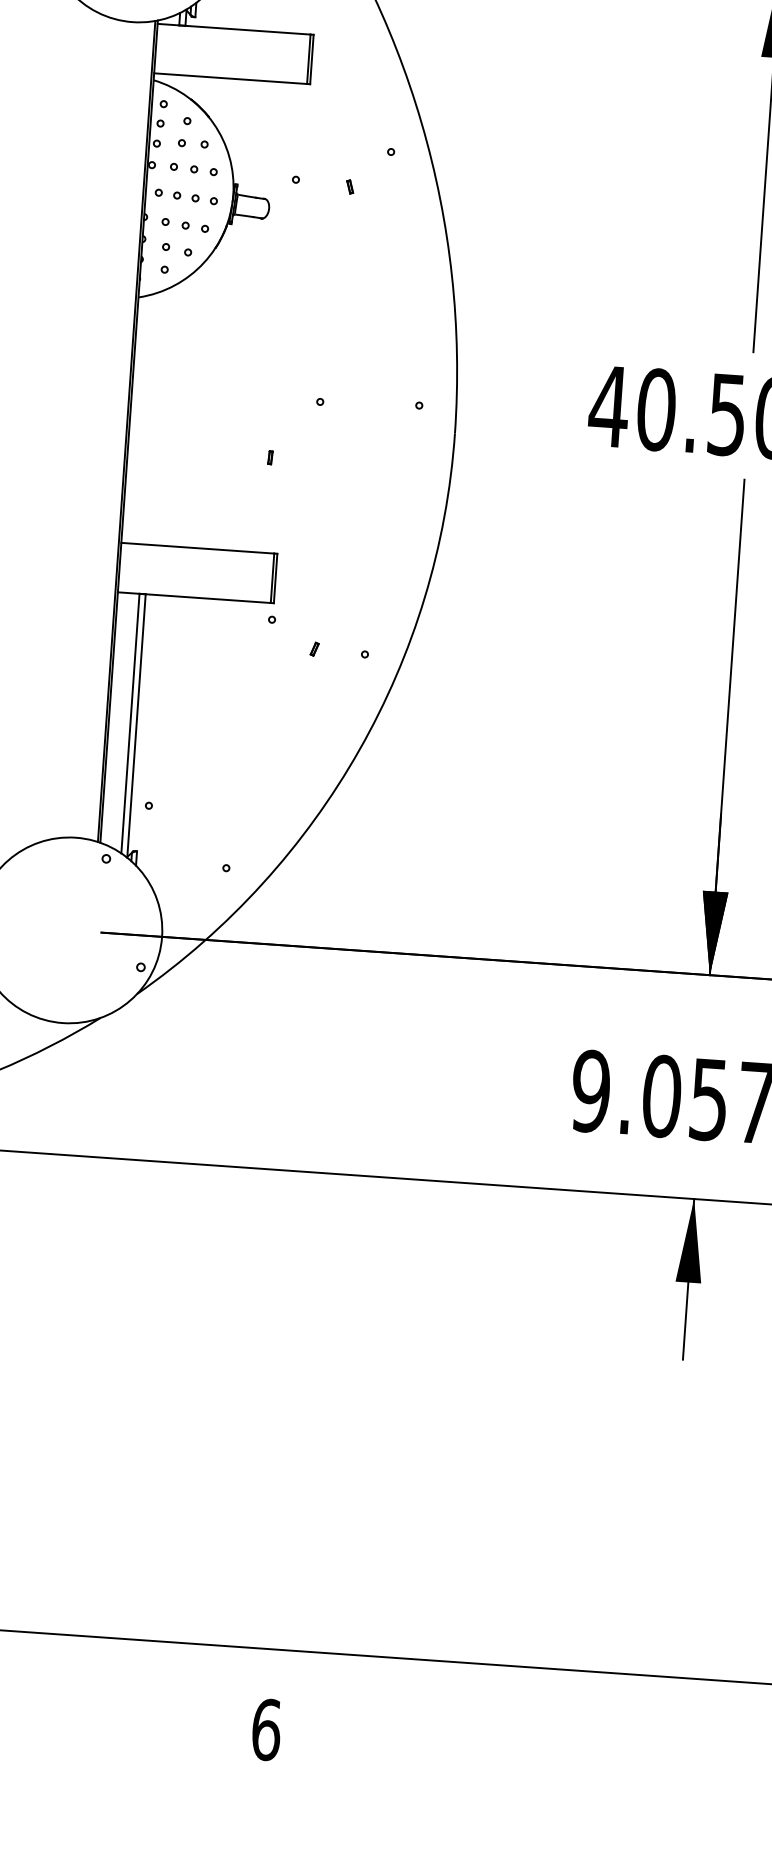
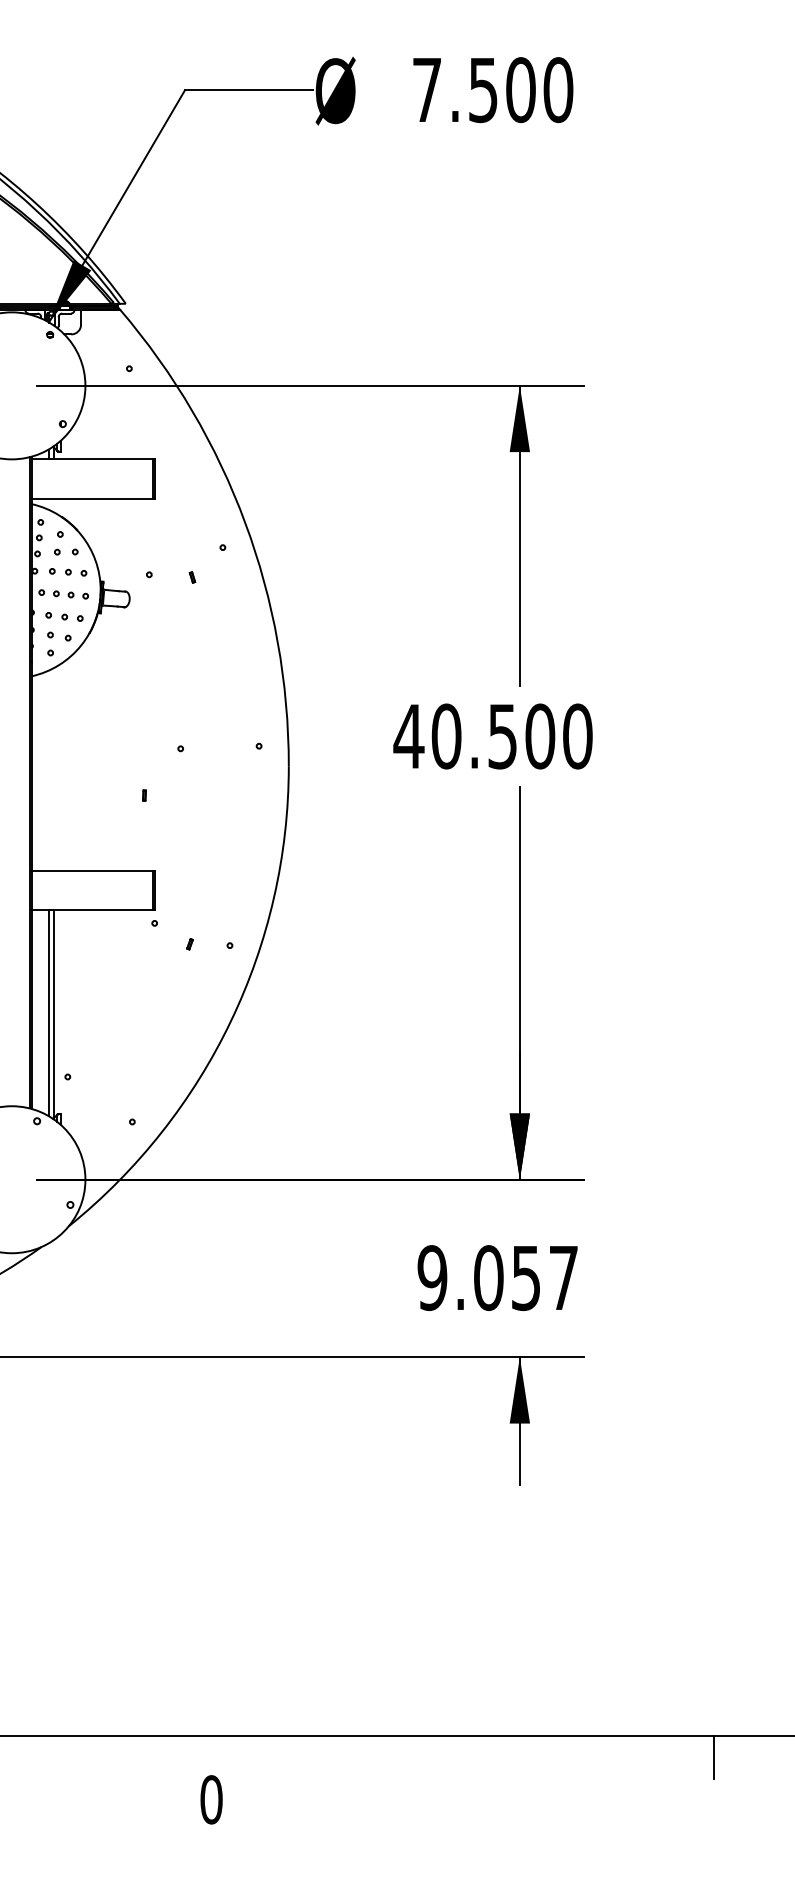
text: (266, 1729) -> (211, 1799), 6 -> 0

